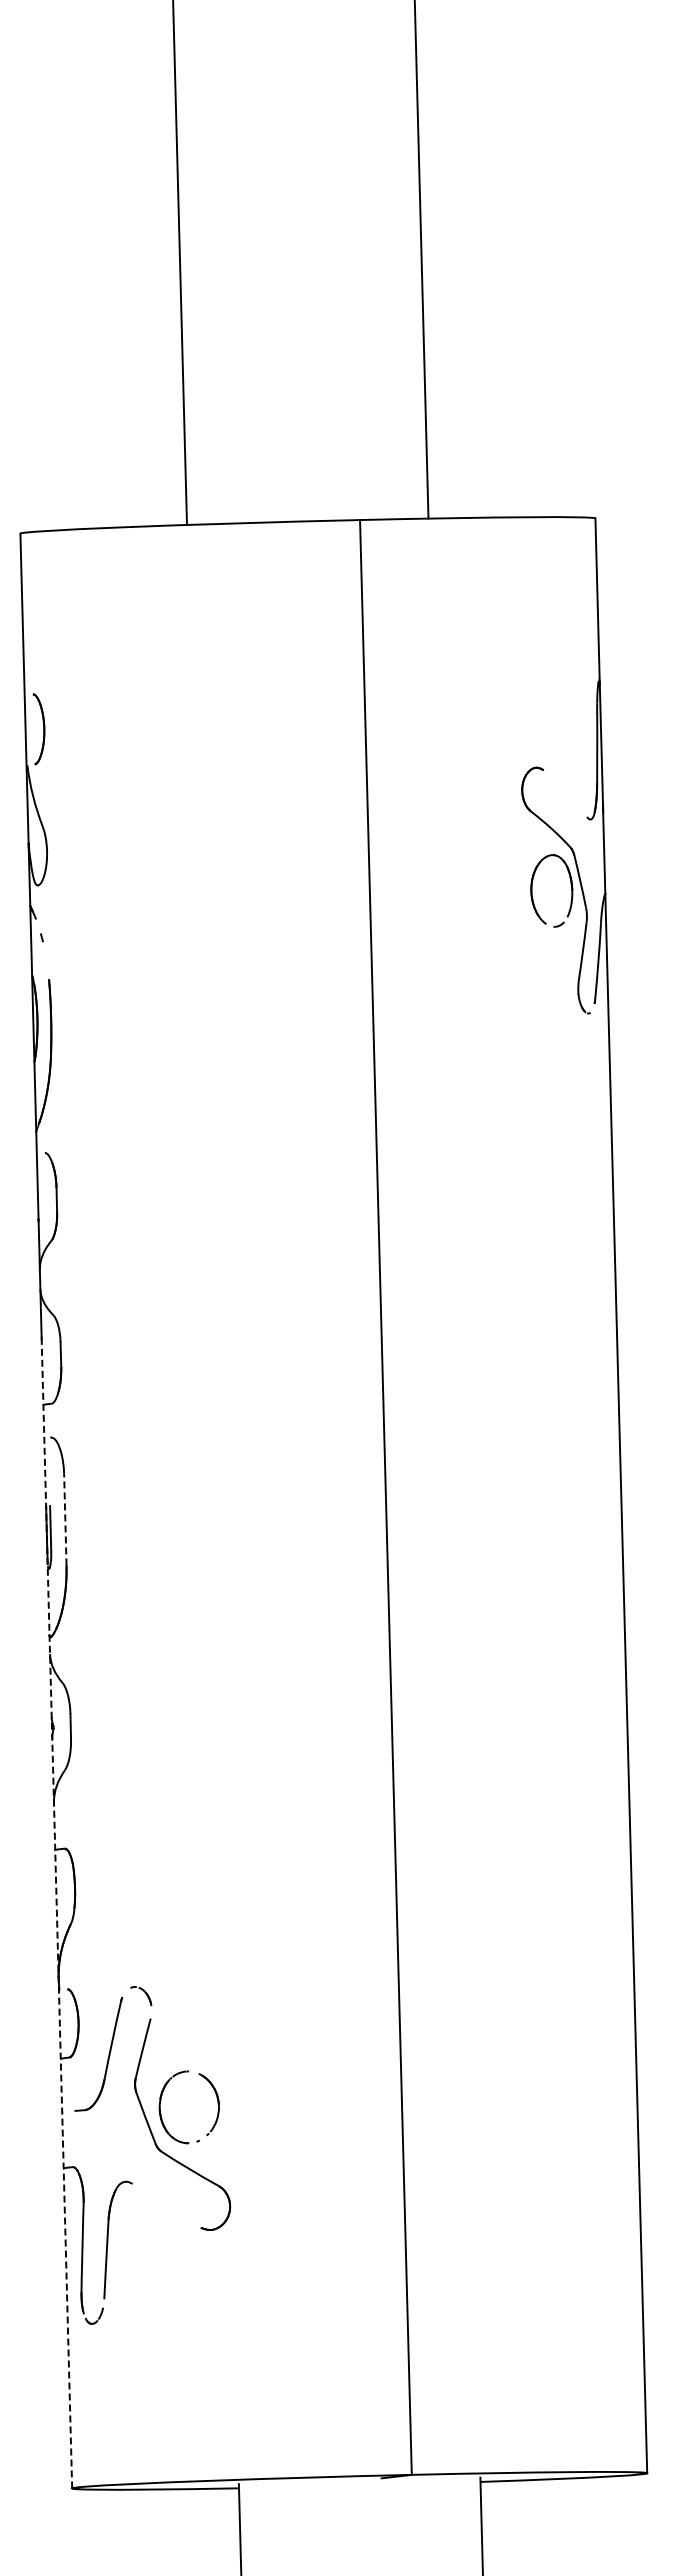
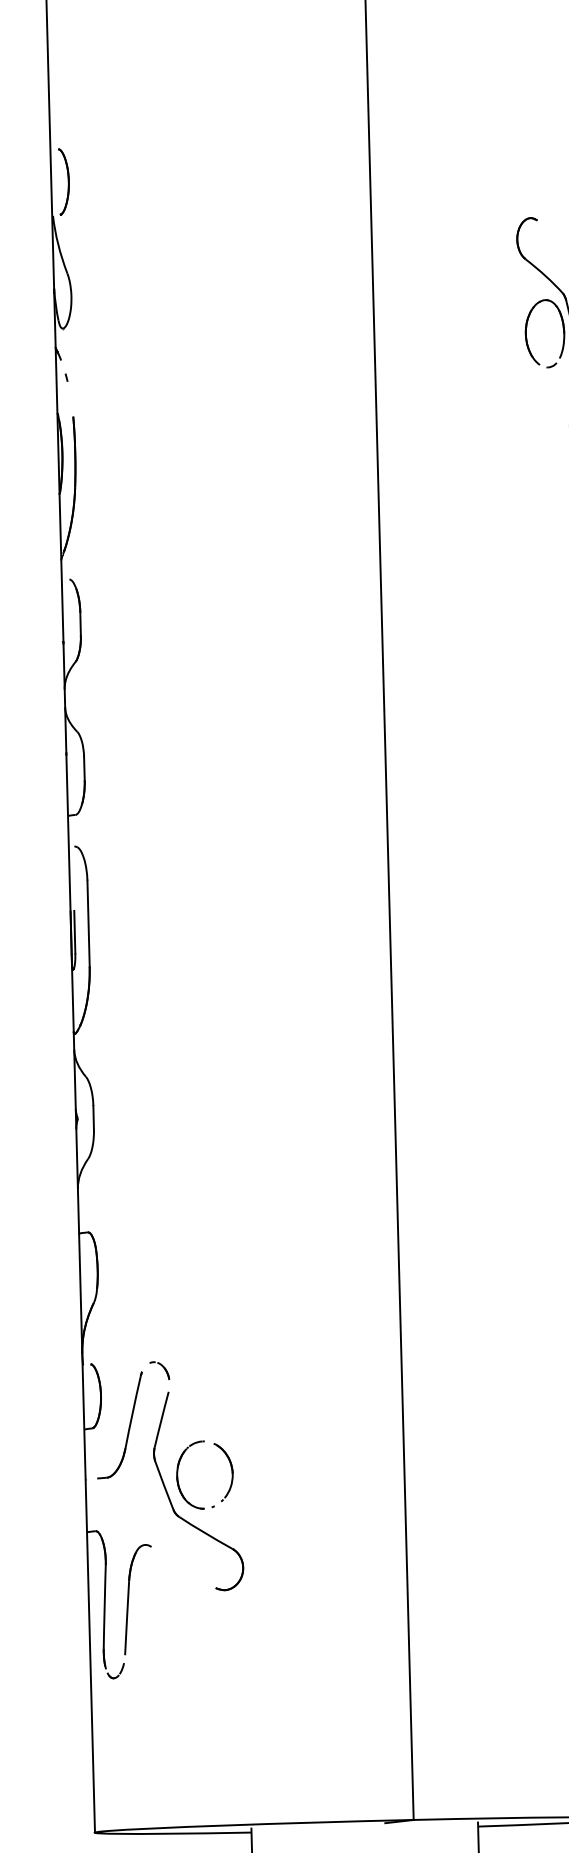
line: (65, 1519) -> (88, 923), dashed -> solid
line: (56, 1914) -> (80, 1294), dashed -> solid

